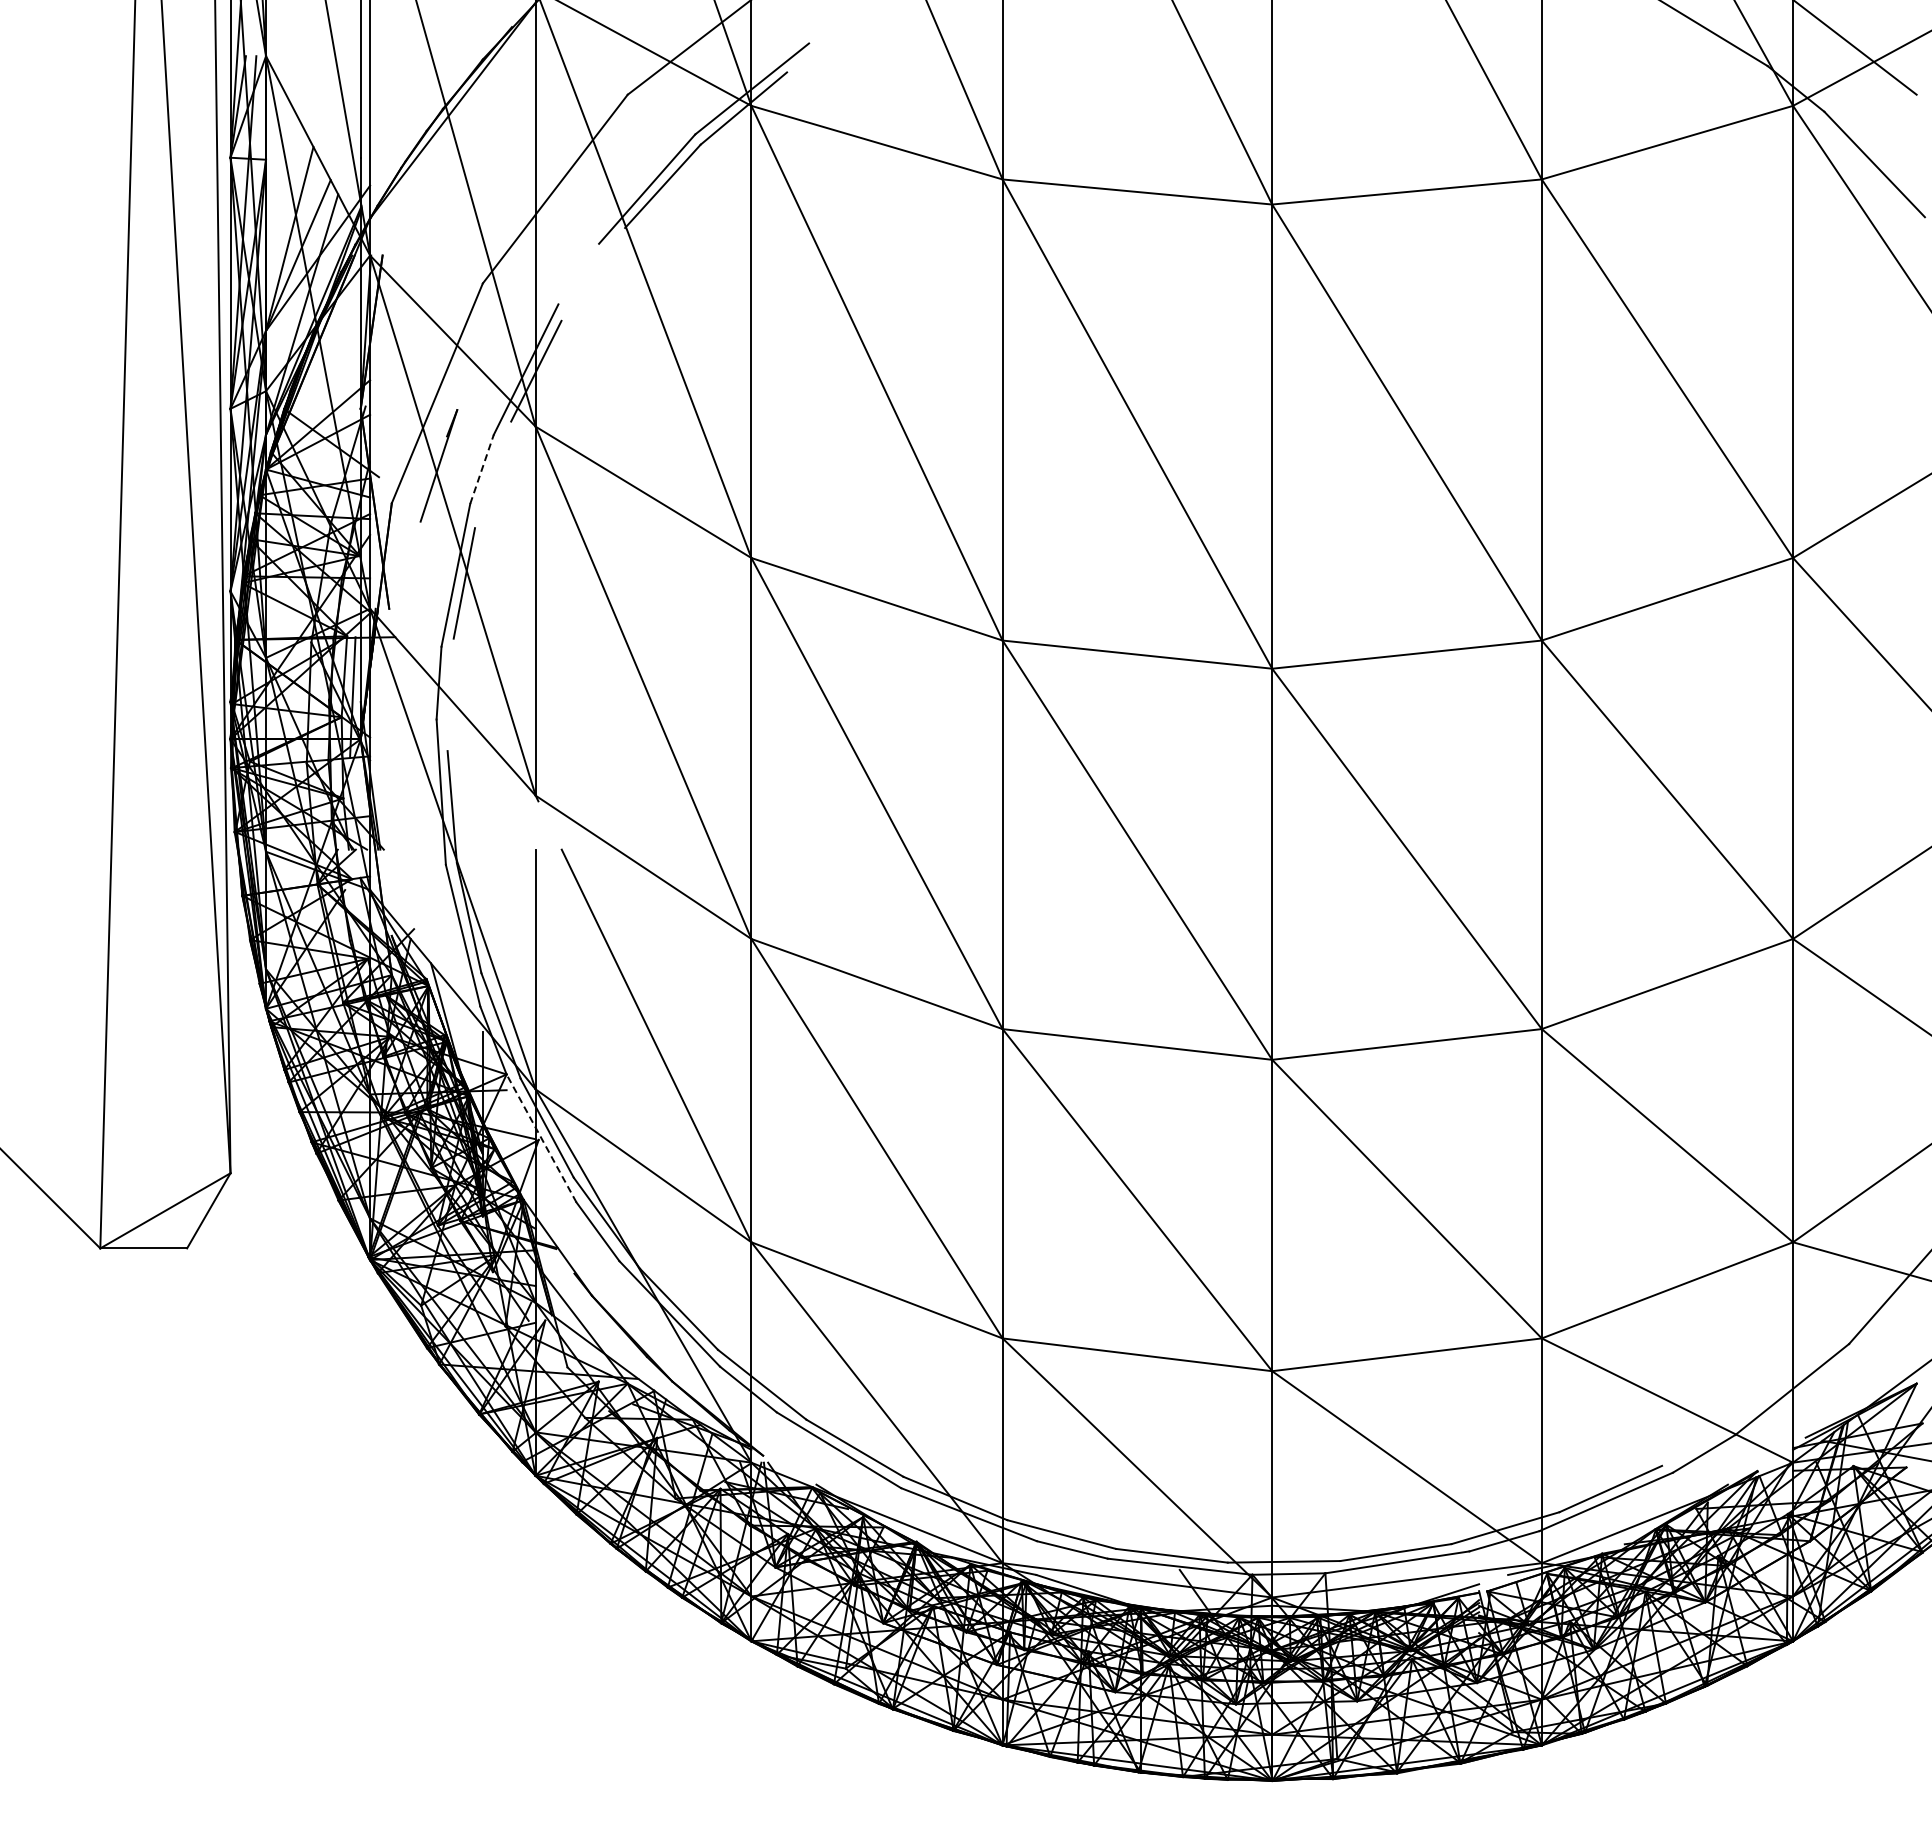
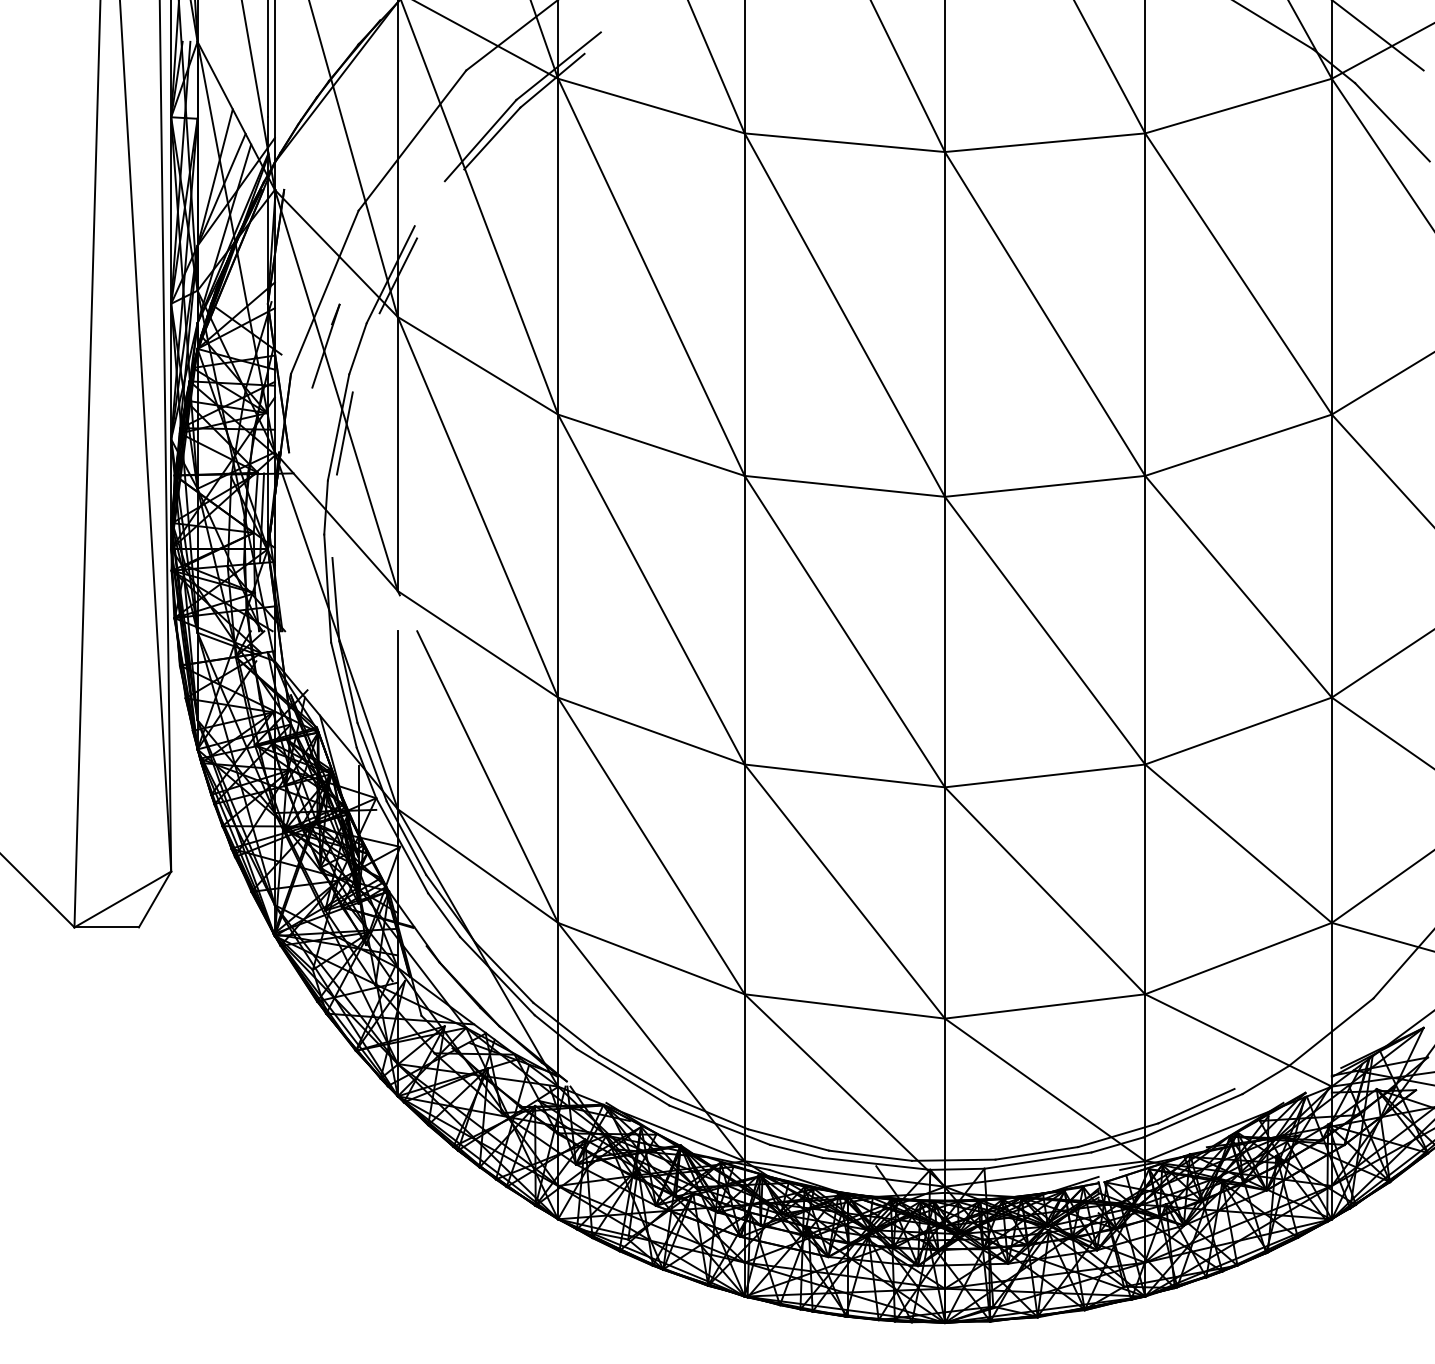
line: (482, 468) -> (358, 348), dashed -> solid
line: (541, 1138) -> (402, 845), dashed -> solid

